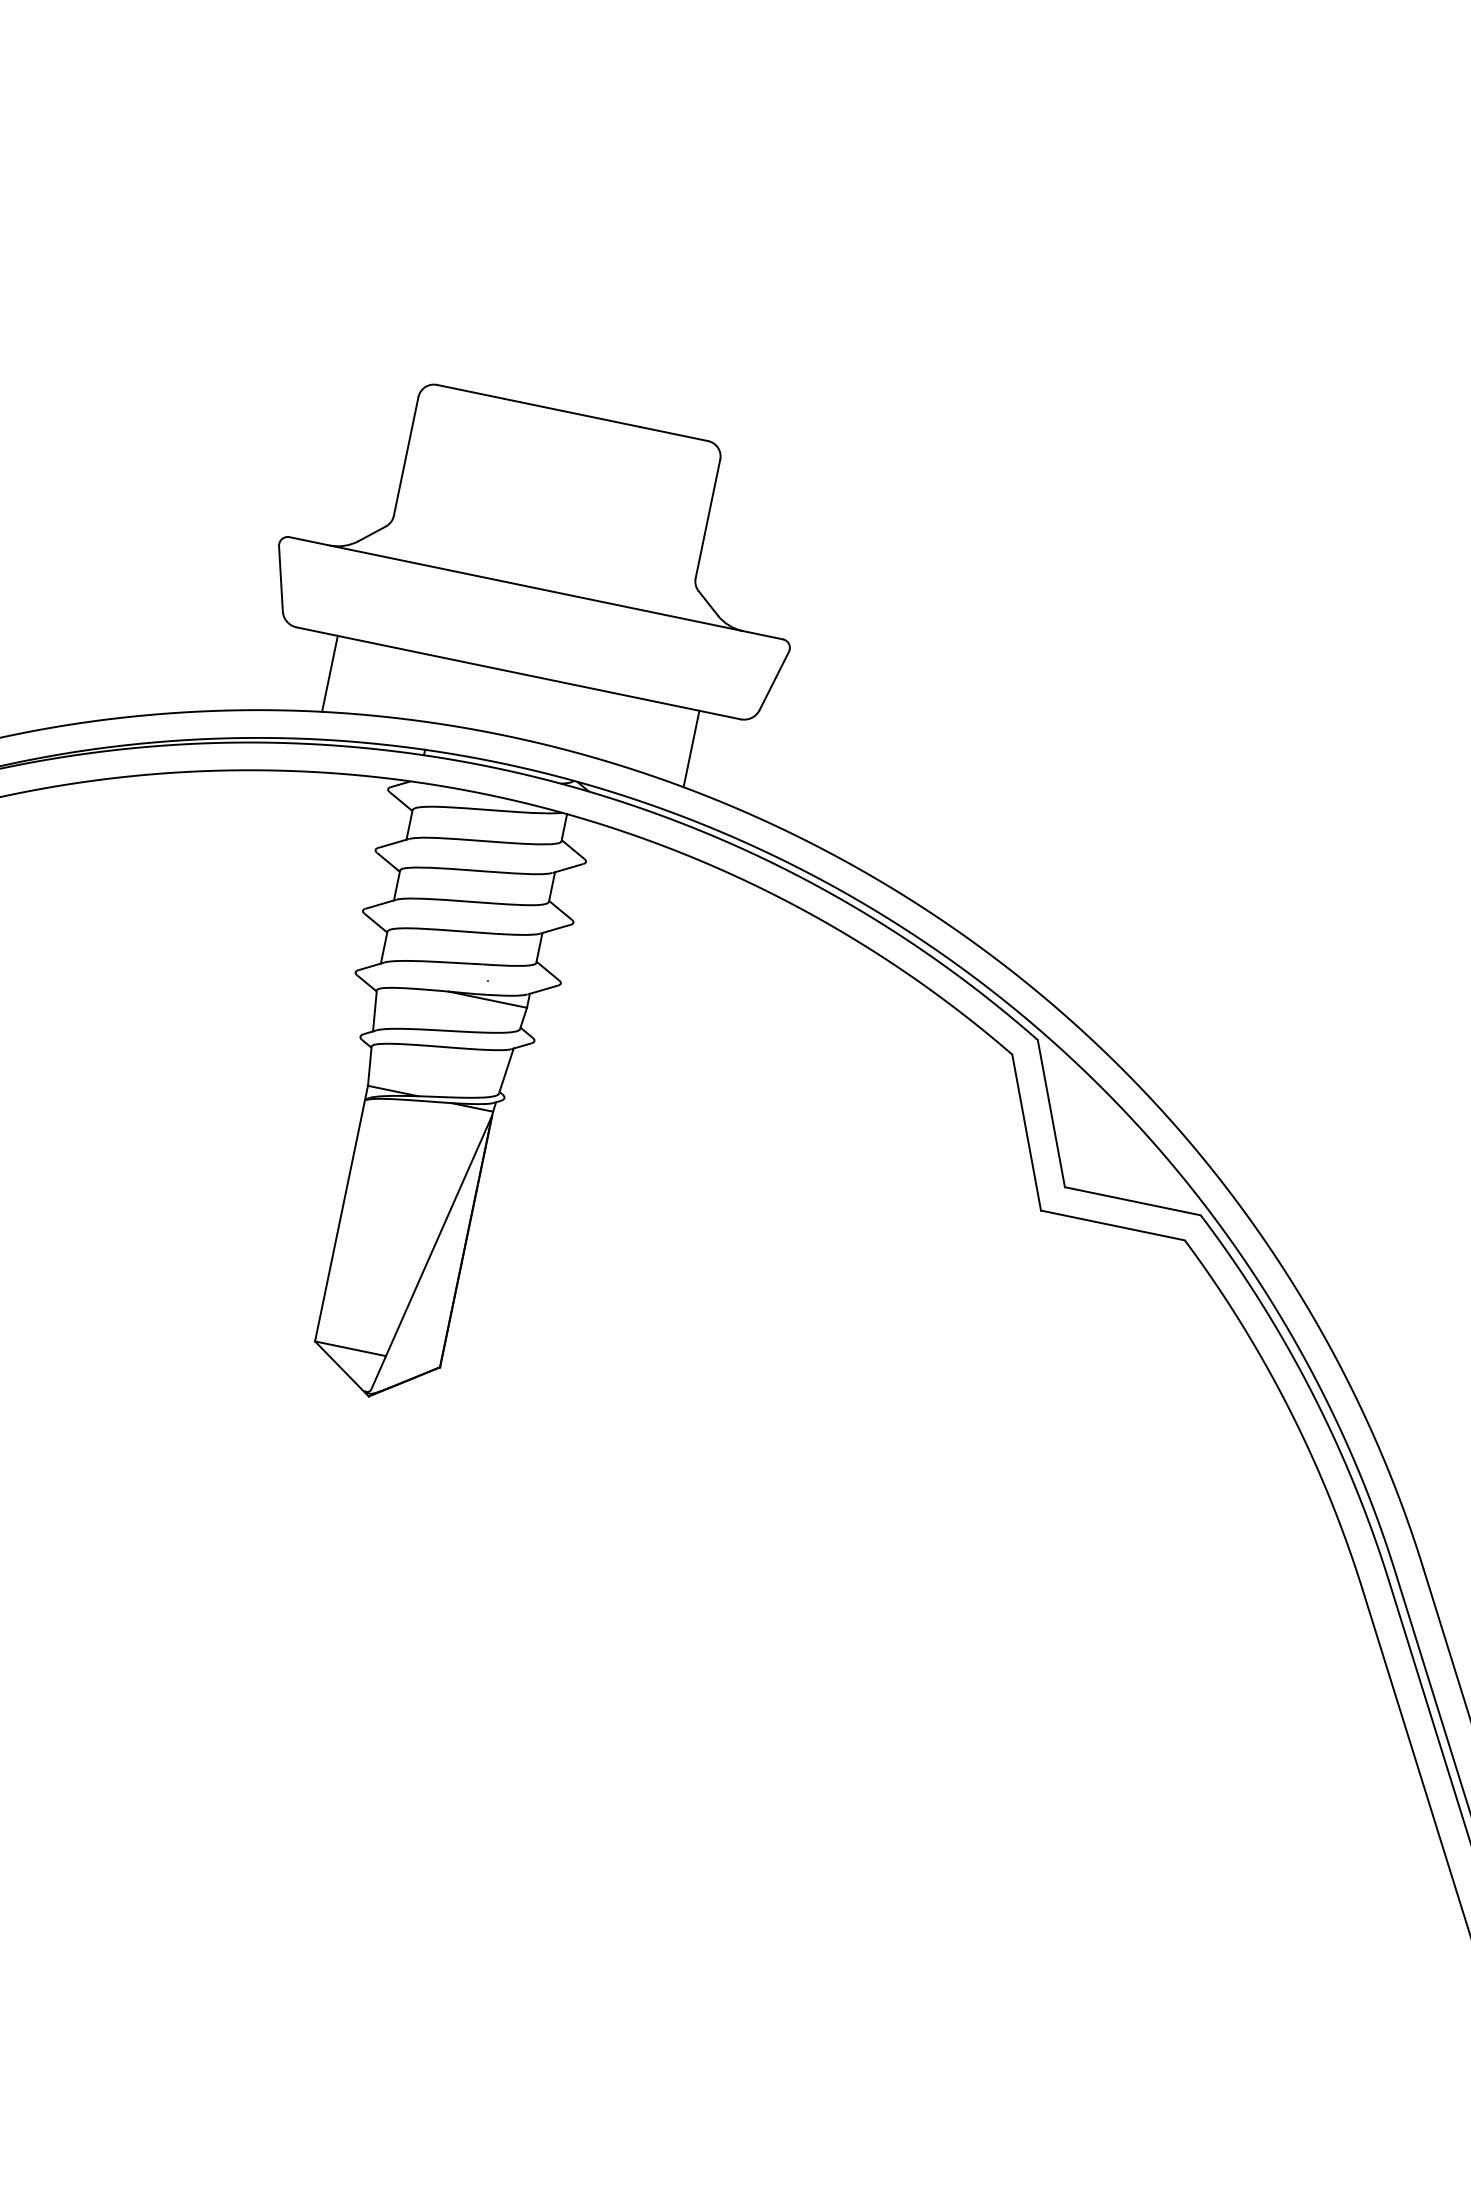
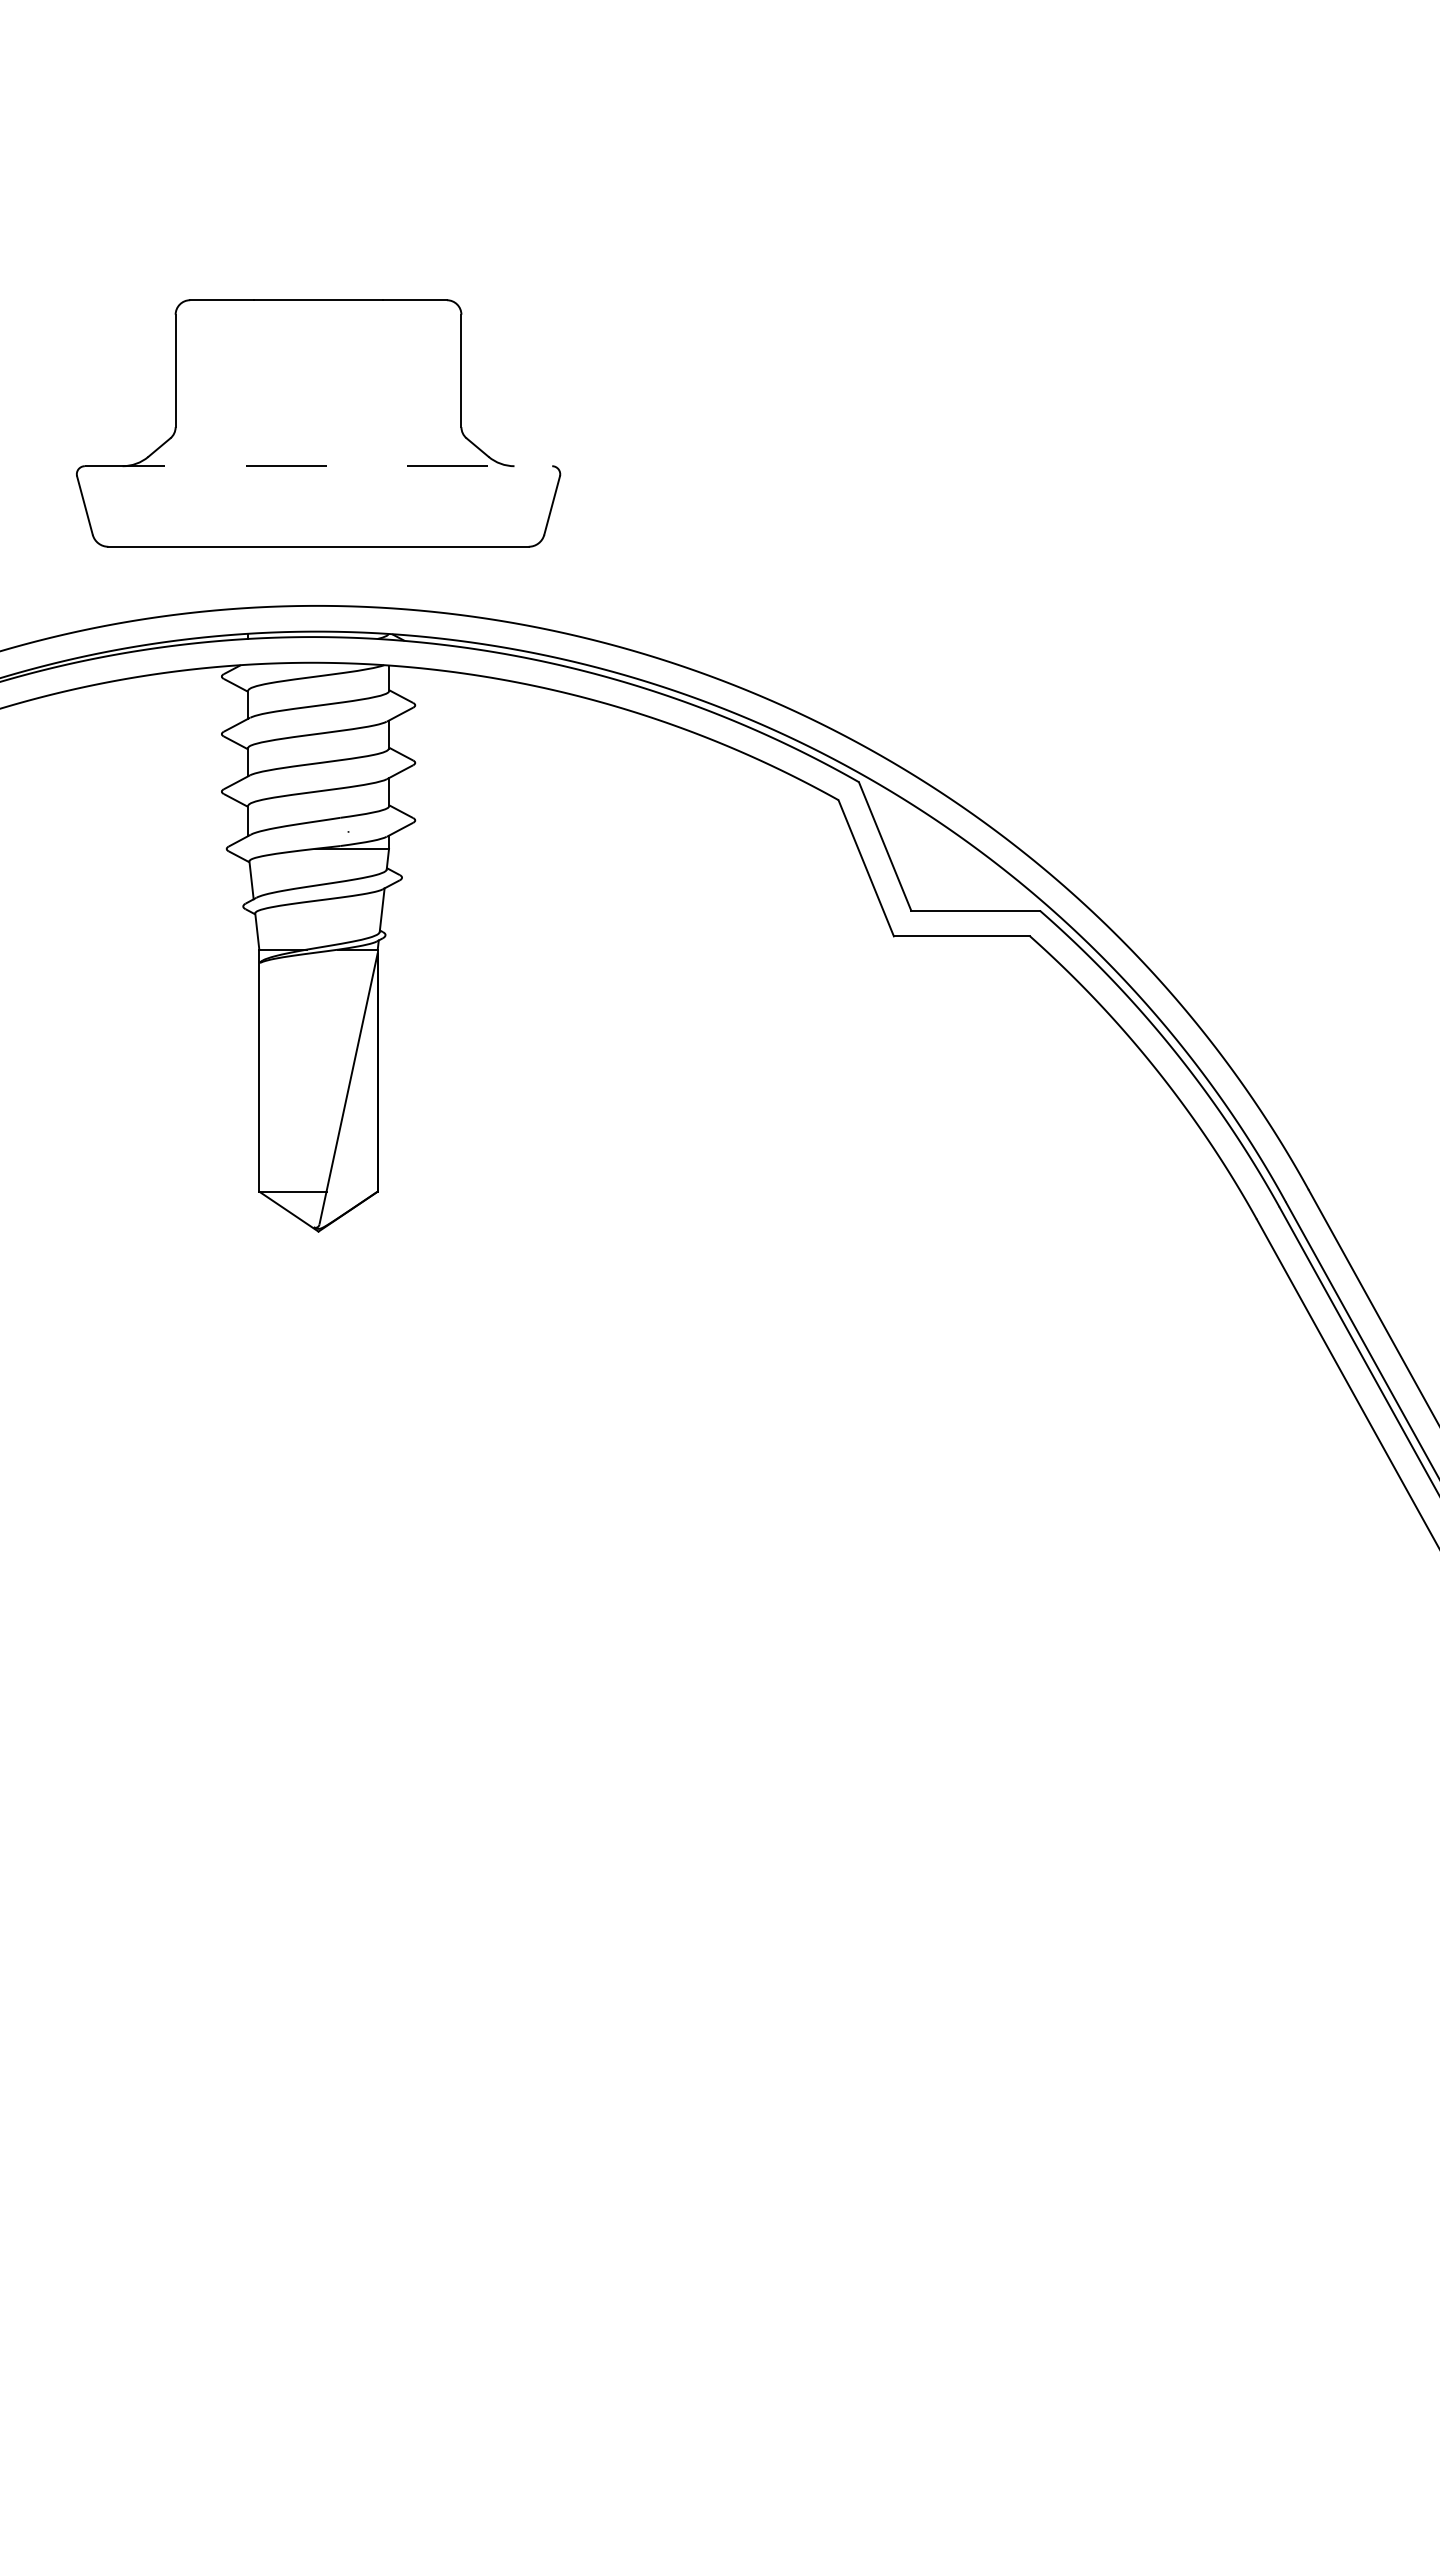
line: (536, 588) -> (318, 466), solid -> dashed
line: (330, 673) -> (147, 582), removed
line: (691, 748) -> (489, 582), removed

